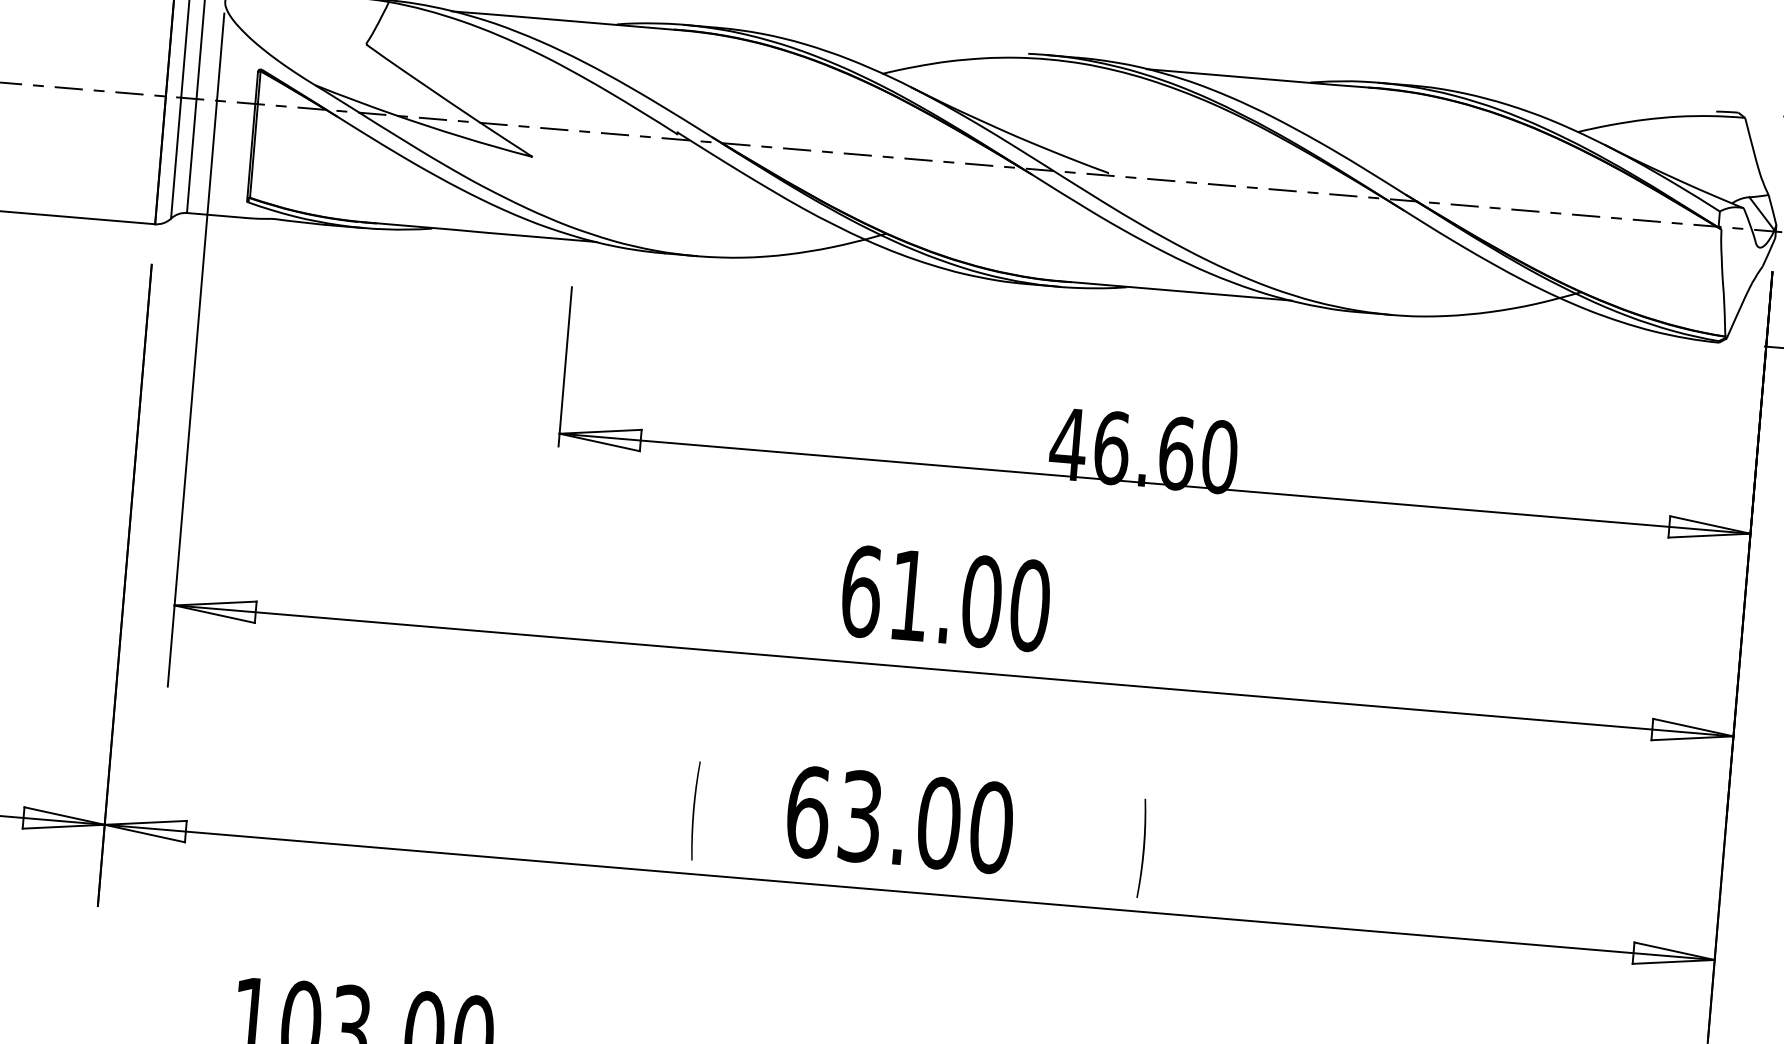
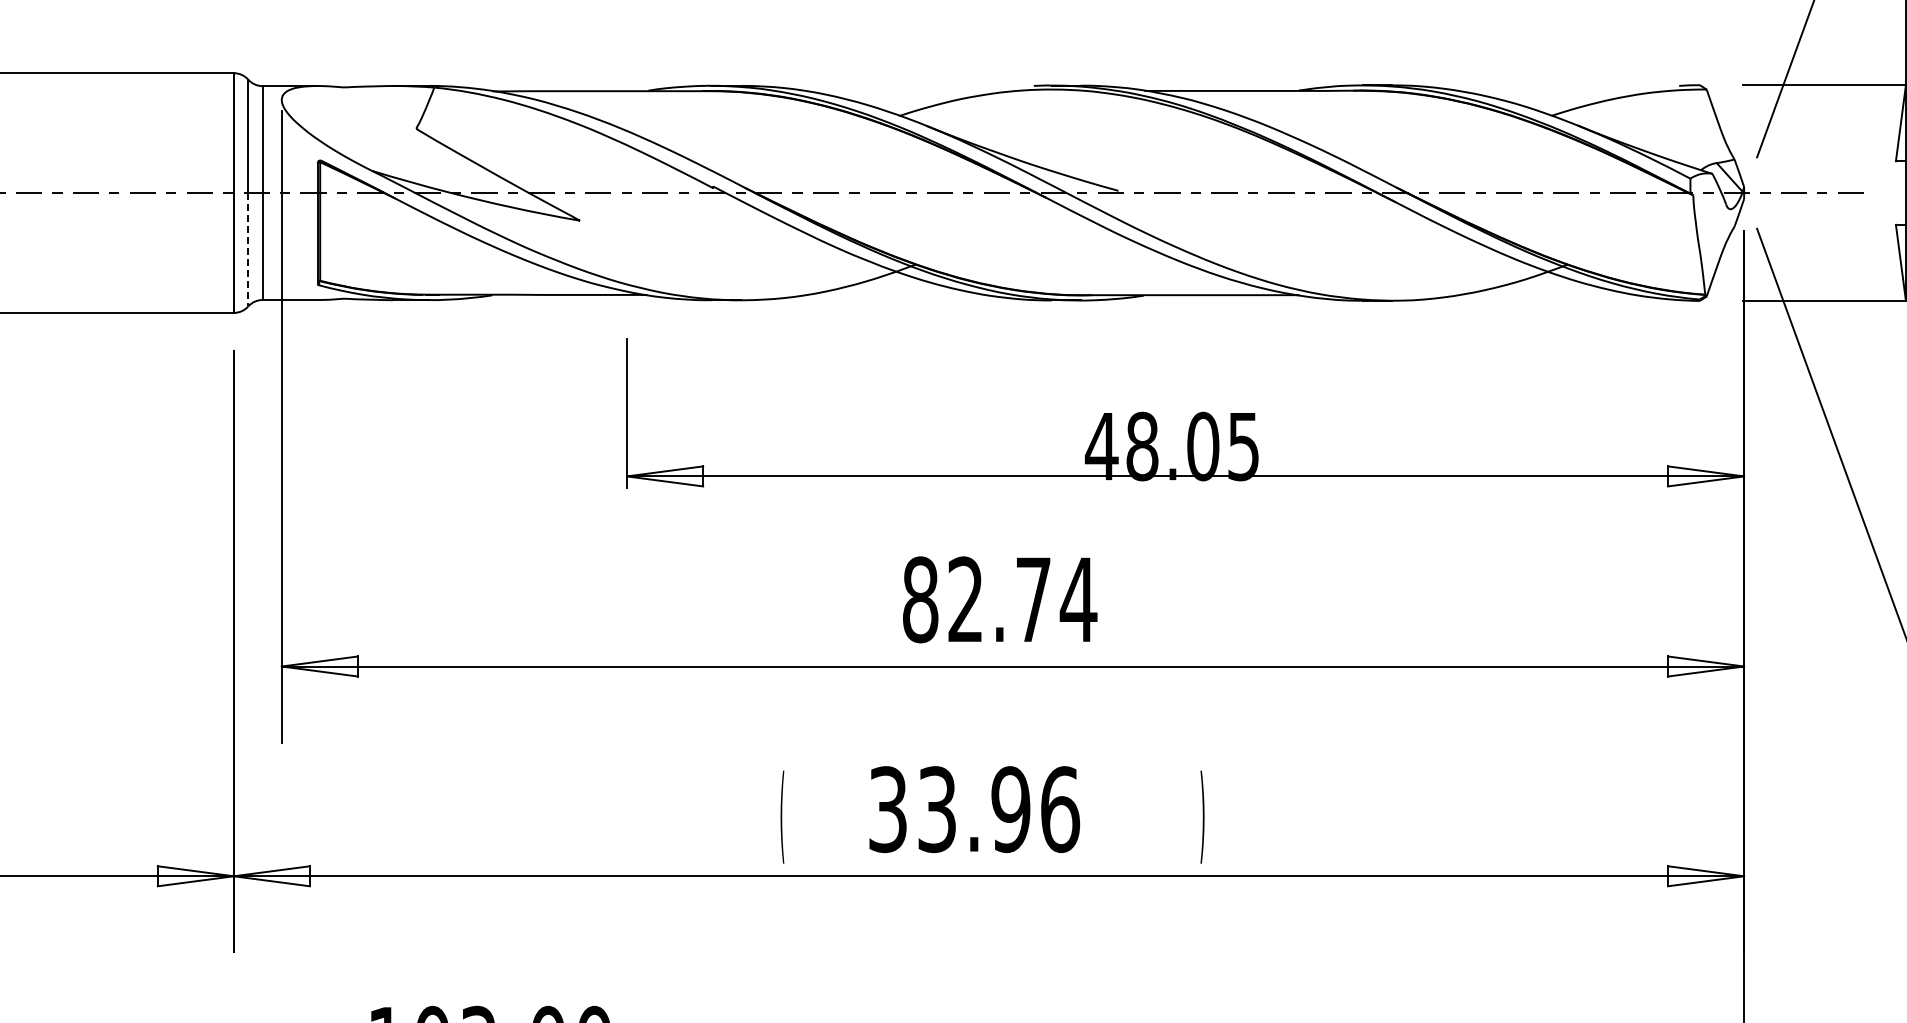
line: (176, 157) -> (248, 249), solid -> dashed
text: (1165, 452) -> (1192, 446), 46.60 -> 48.05
text: (946, 598) -> (1000, 599), 61.00 -> 82.74
text: (900, 819) -> (974, 809), 63.00 -> 33.96

